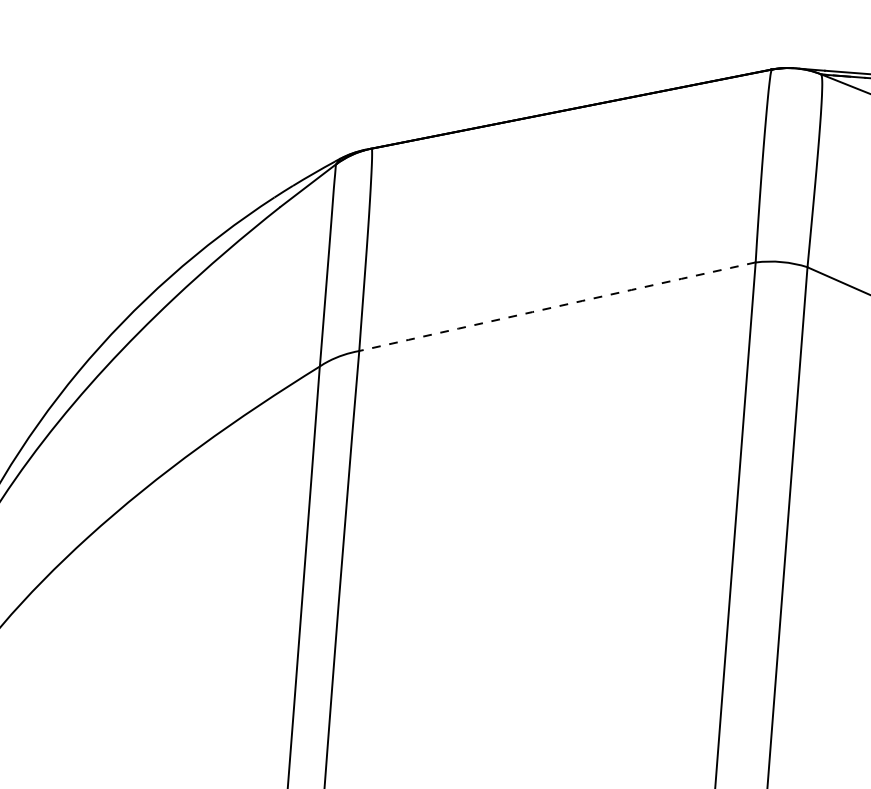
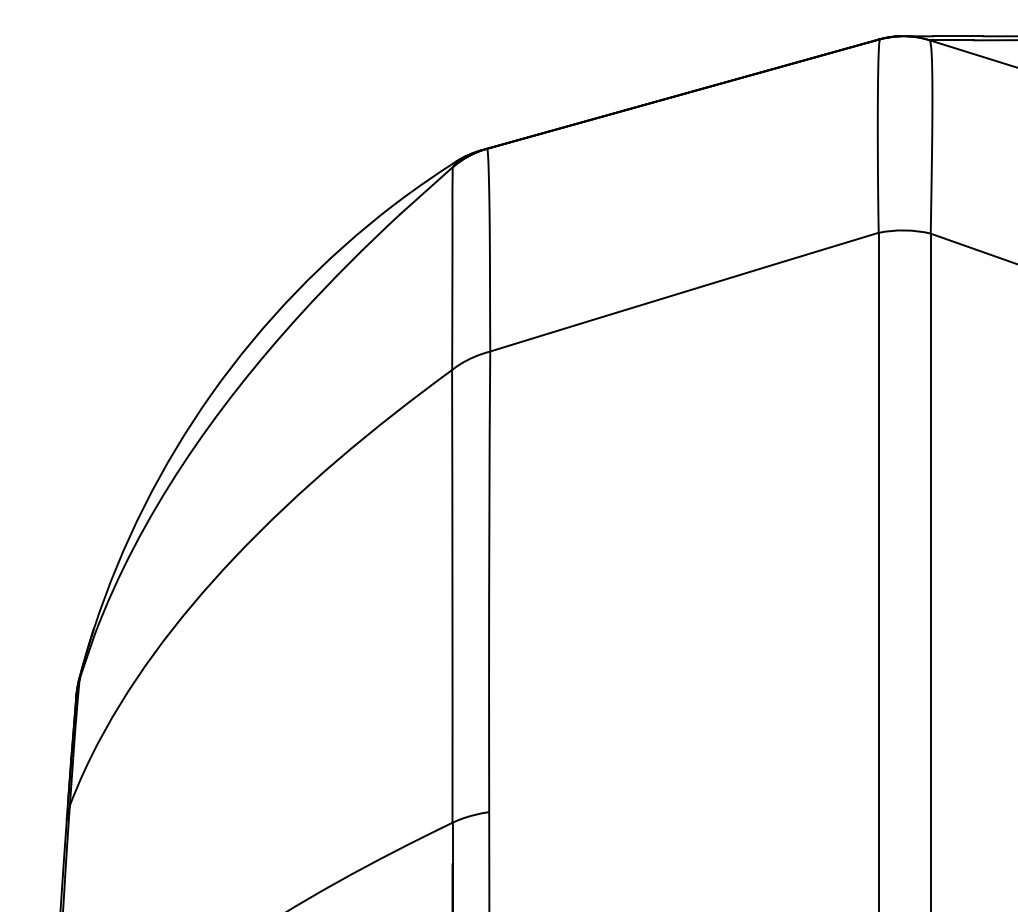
arc: (557, 306) -> (684, 291), dashed -> solid

